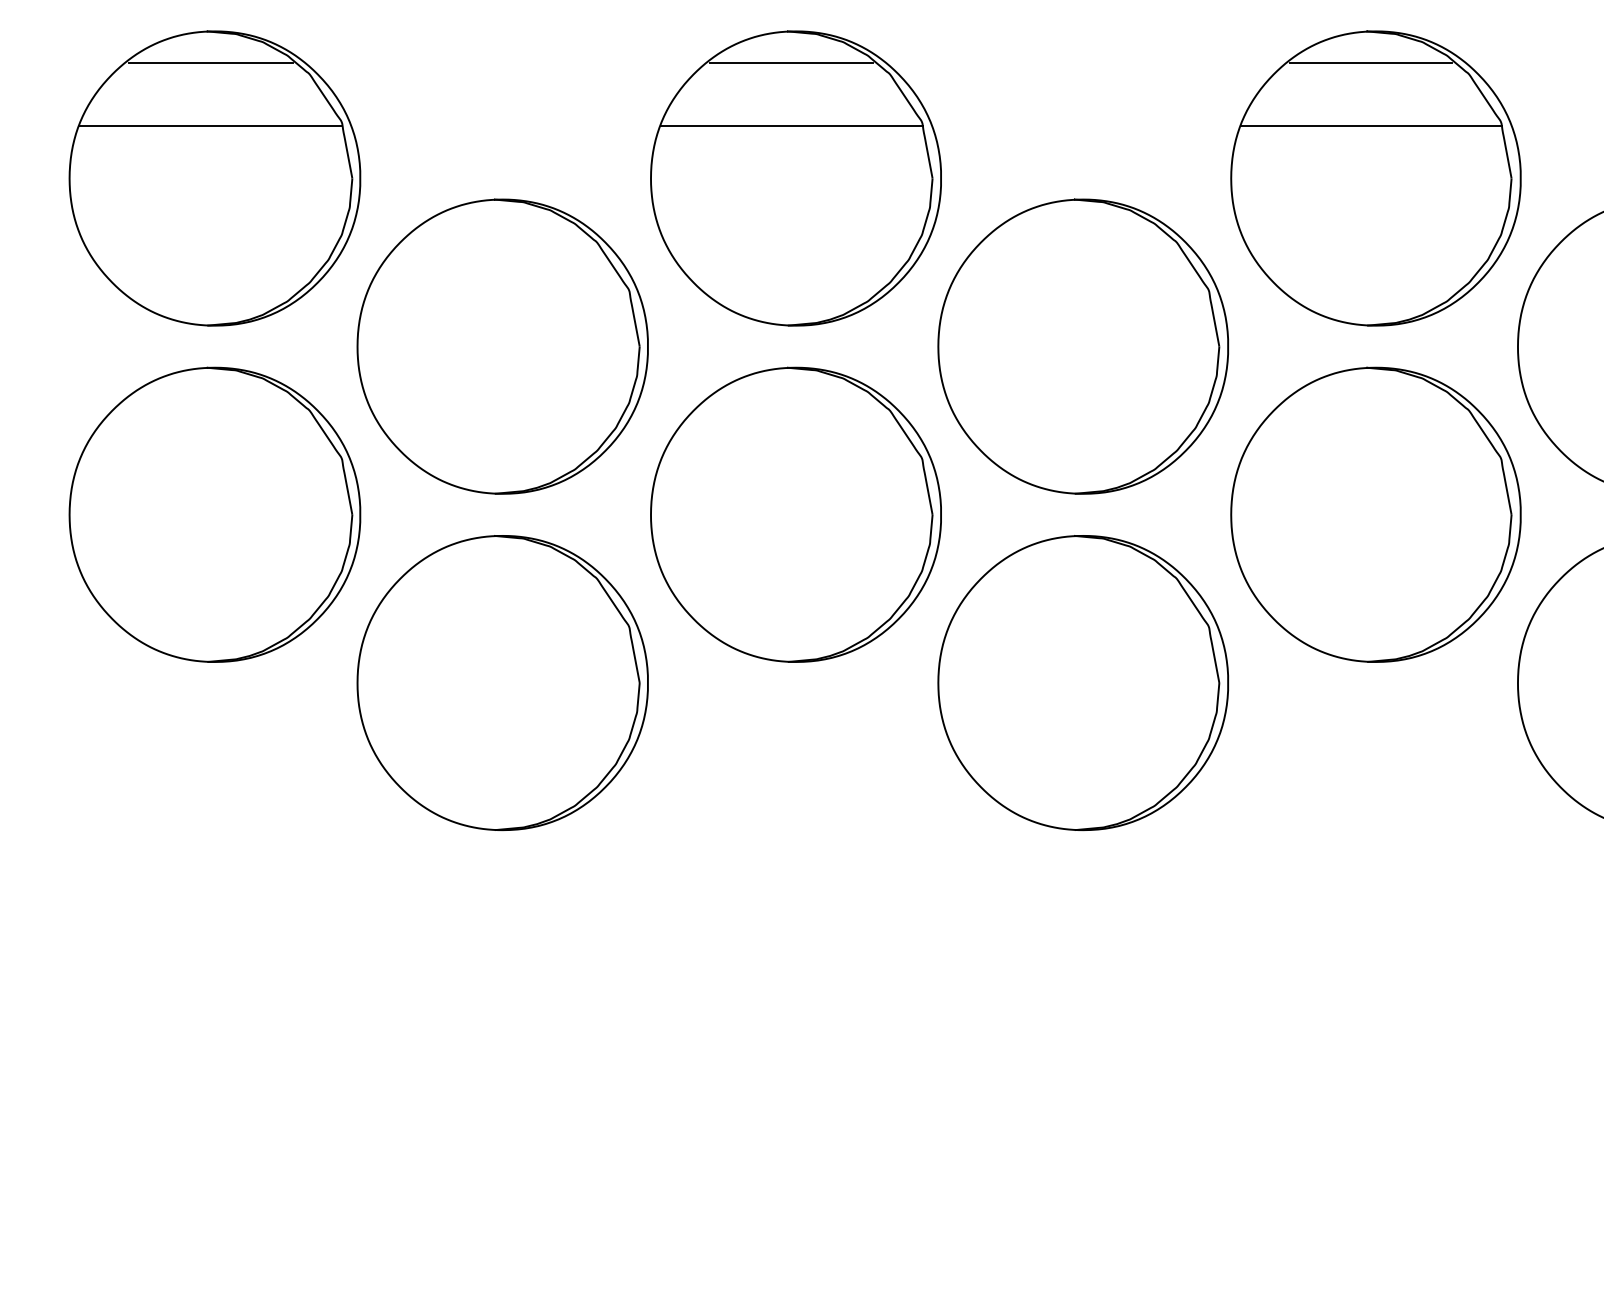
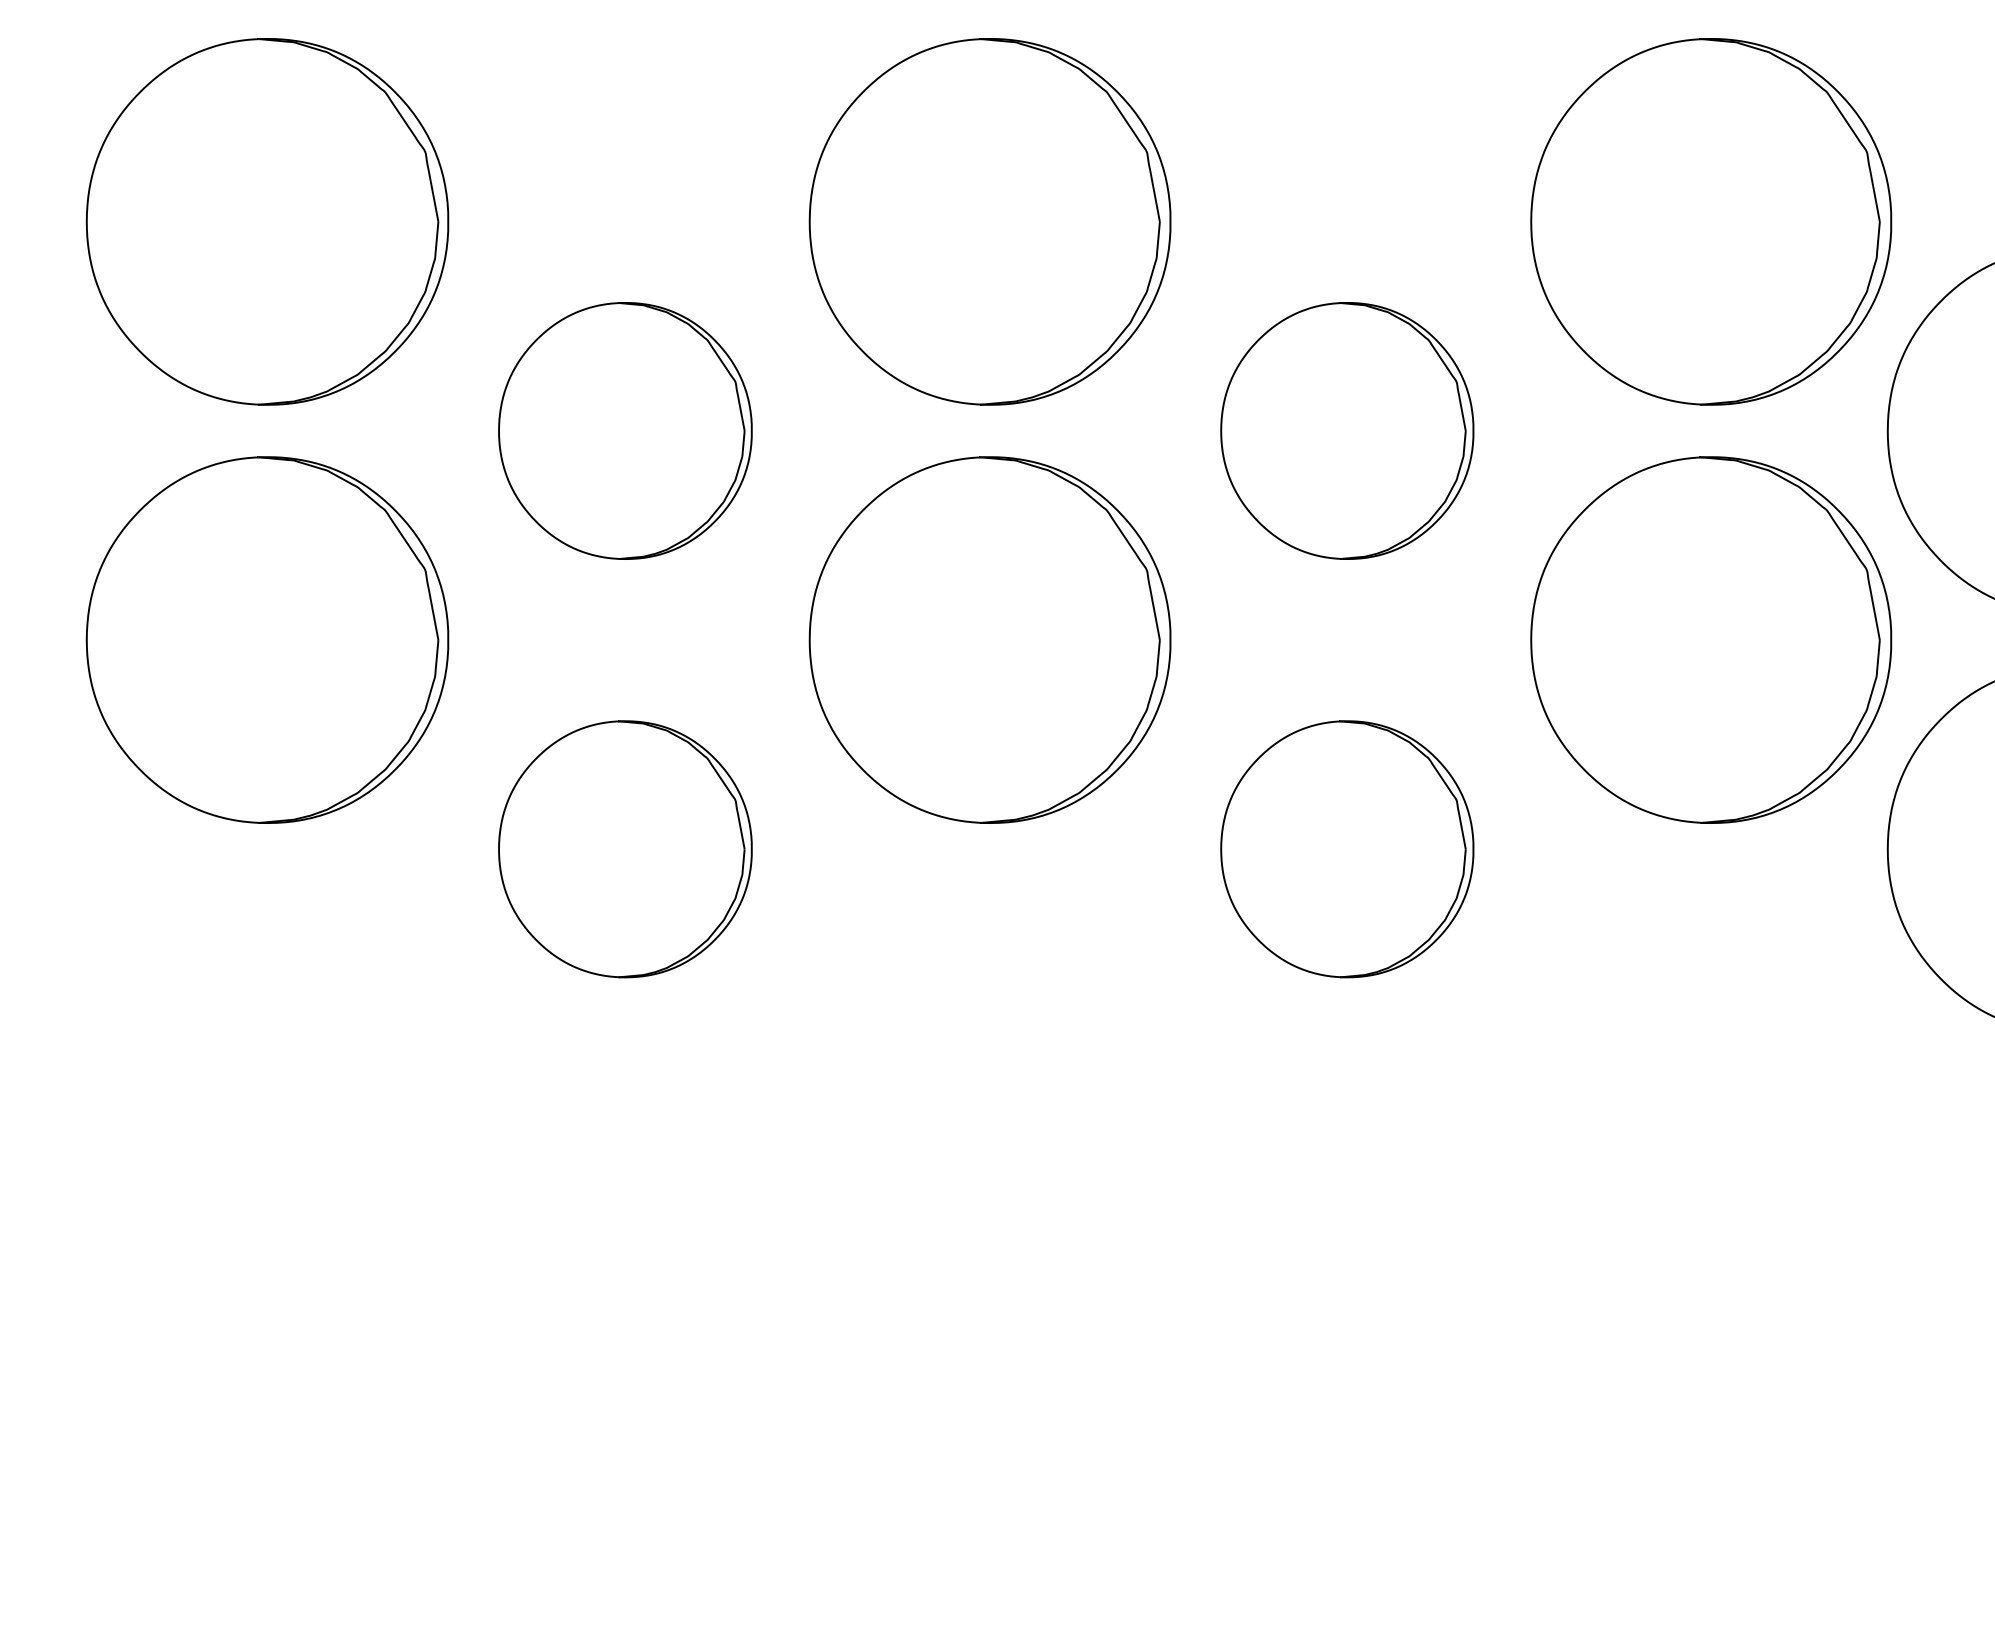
line: (210, 63) -> (262, 78), removed
line: (791, 63) -> (984, 78), removed
line: (1371, 63) -> (1705, 78), removed
line: (210, 125) -> (261, 156), removed
line: (791, 125) -> (984, 156), removed
line: (1371, 125) -> (1705, 156), removed
part: (502, 346) -> (625, 430), size x0.7
part: (1083, 346) -> (1347, 430), size x0.7
part: (502, 683) -> (625, 849), size x0.7
part: (1083, 683) -> (1347, 849), size x0.7

